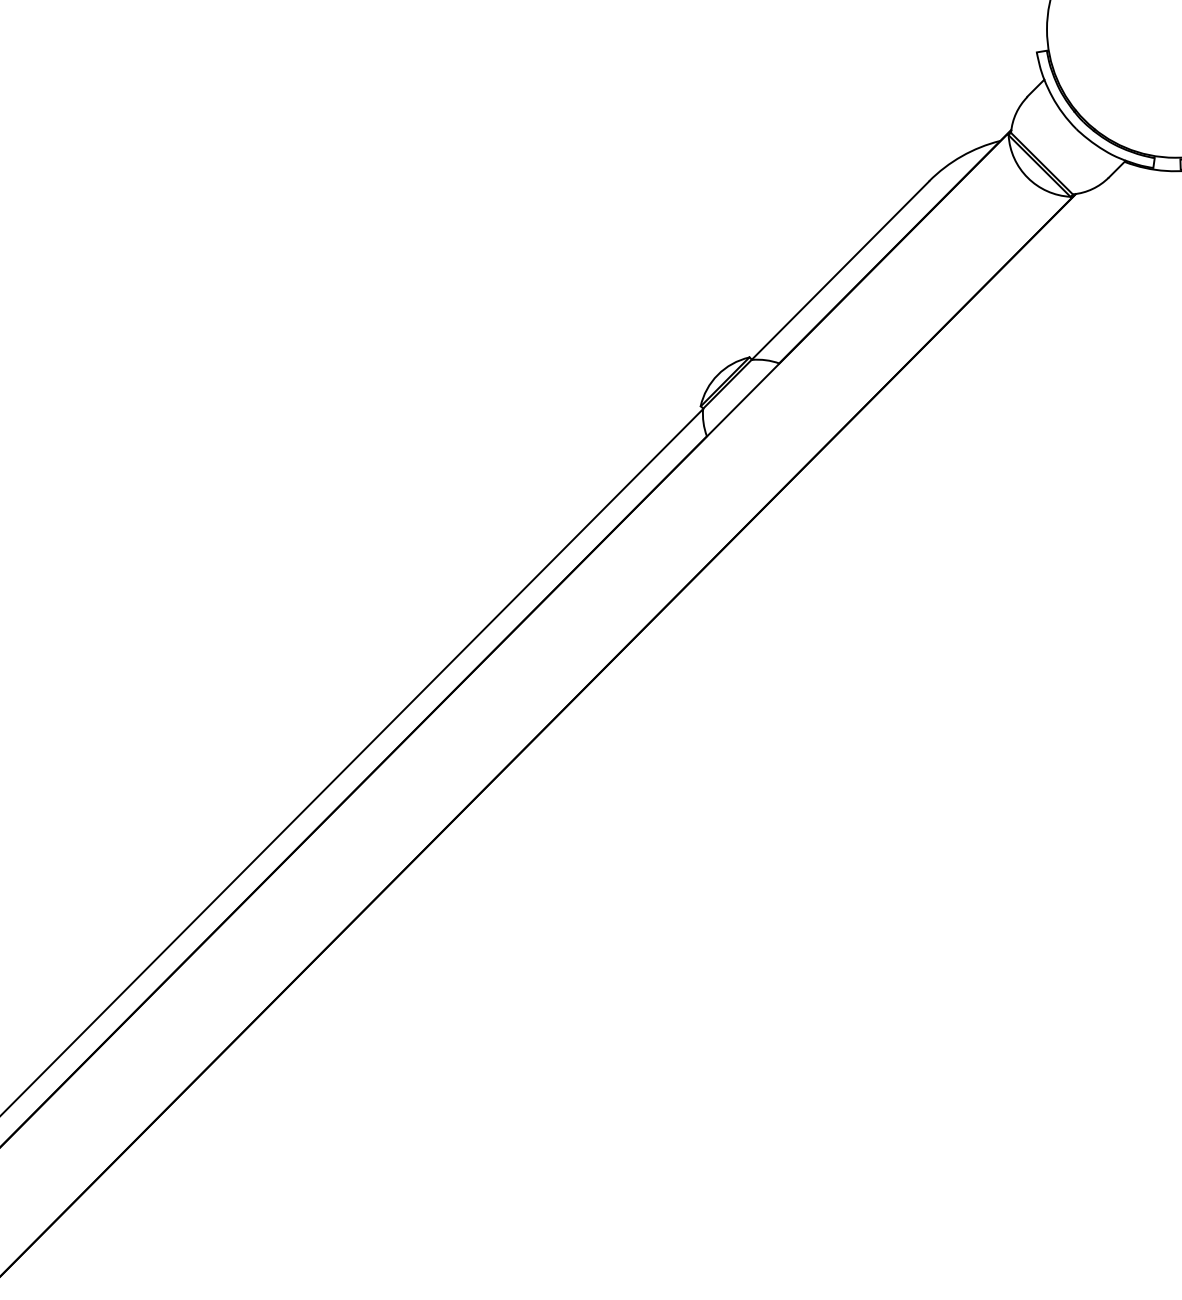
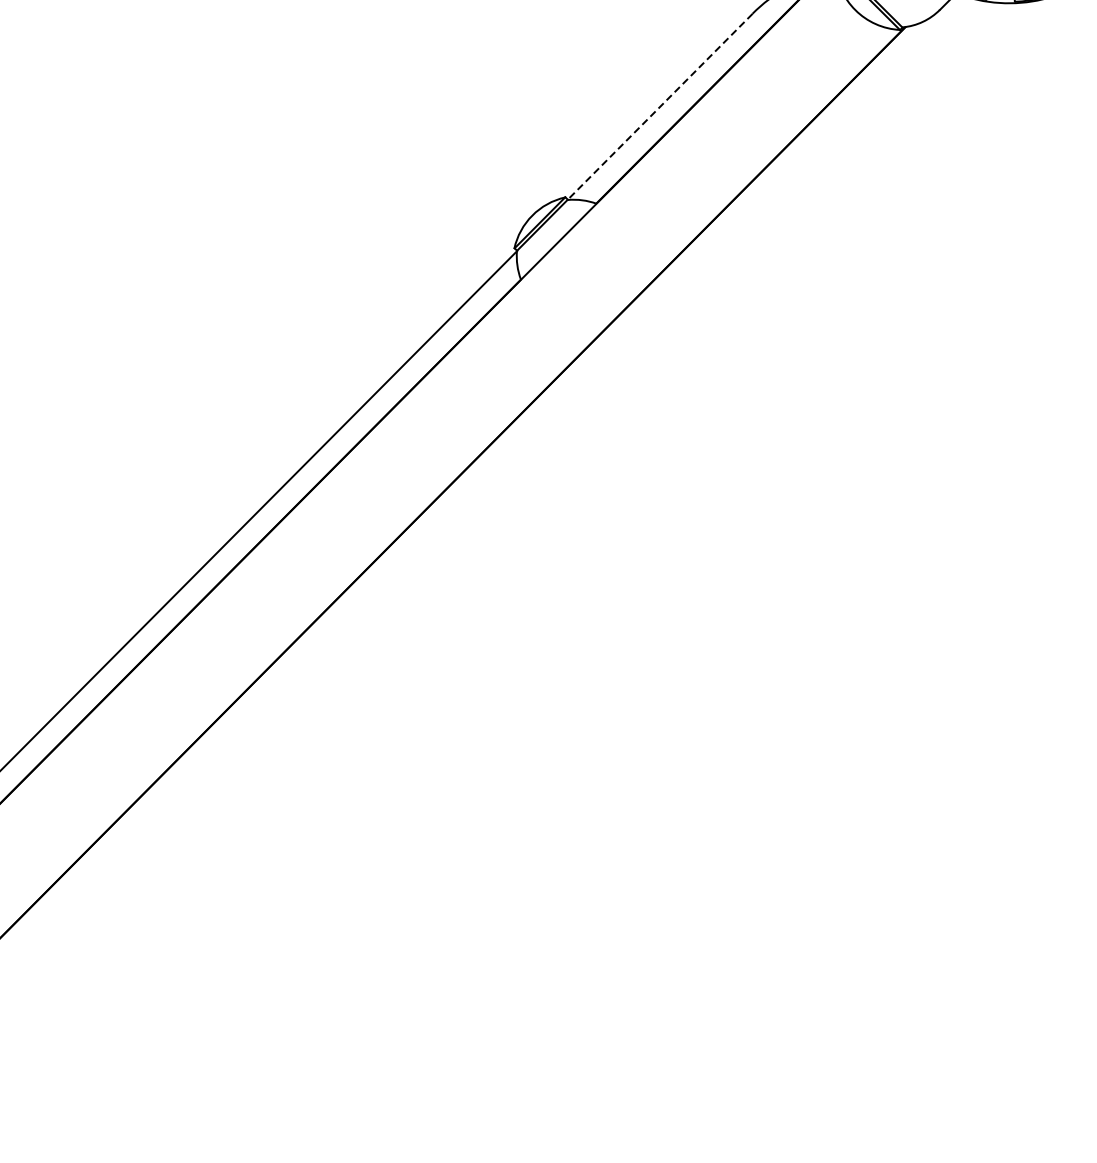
line: (840, 270) -> (660, 106), solid -> dashed

